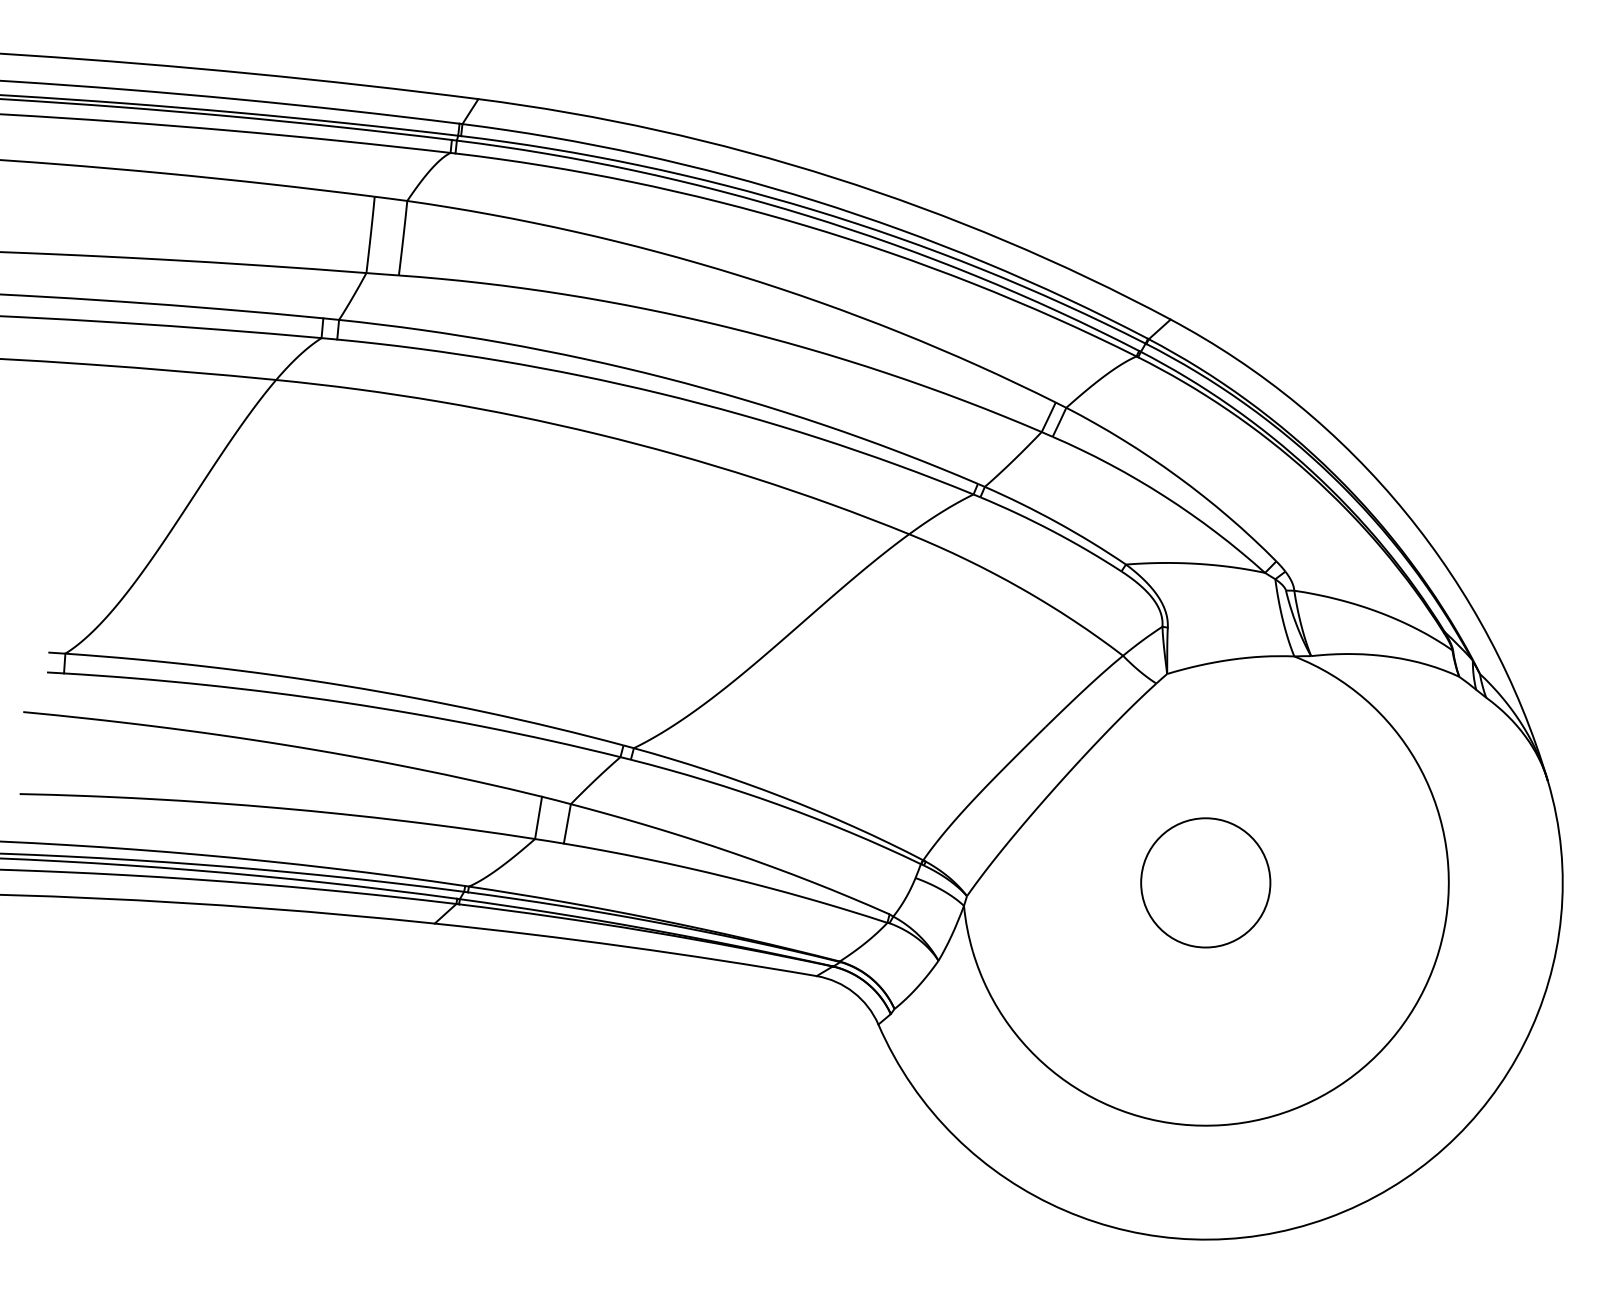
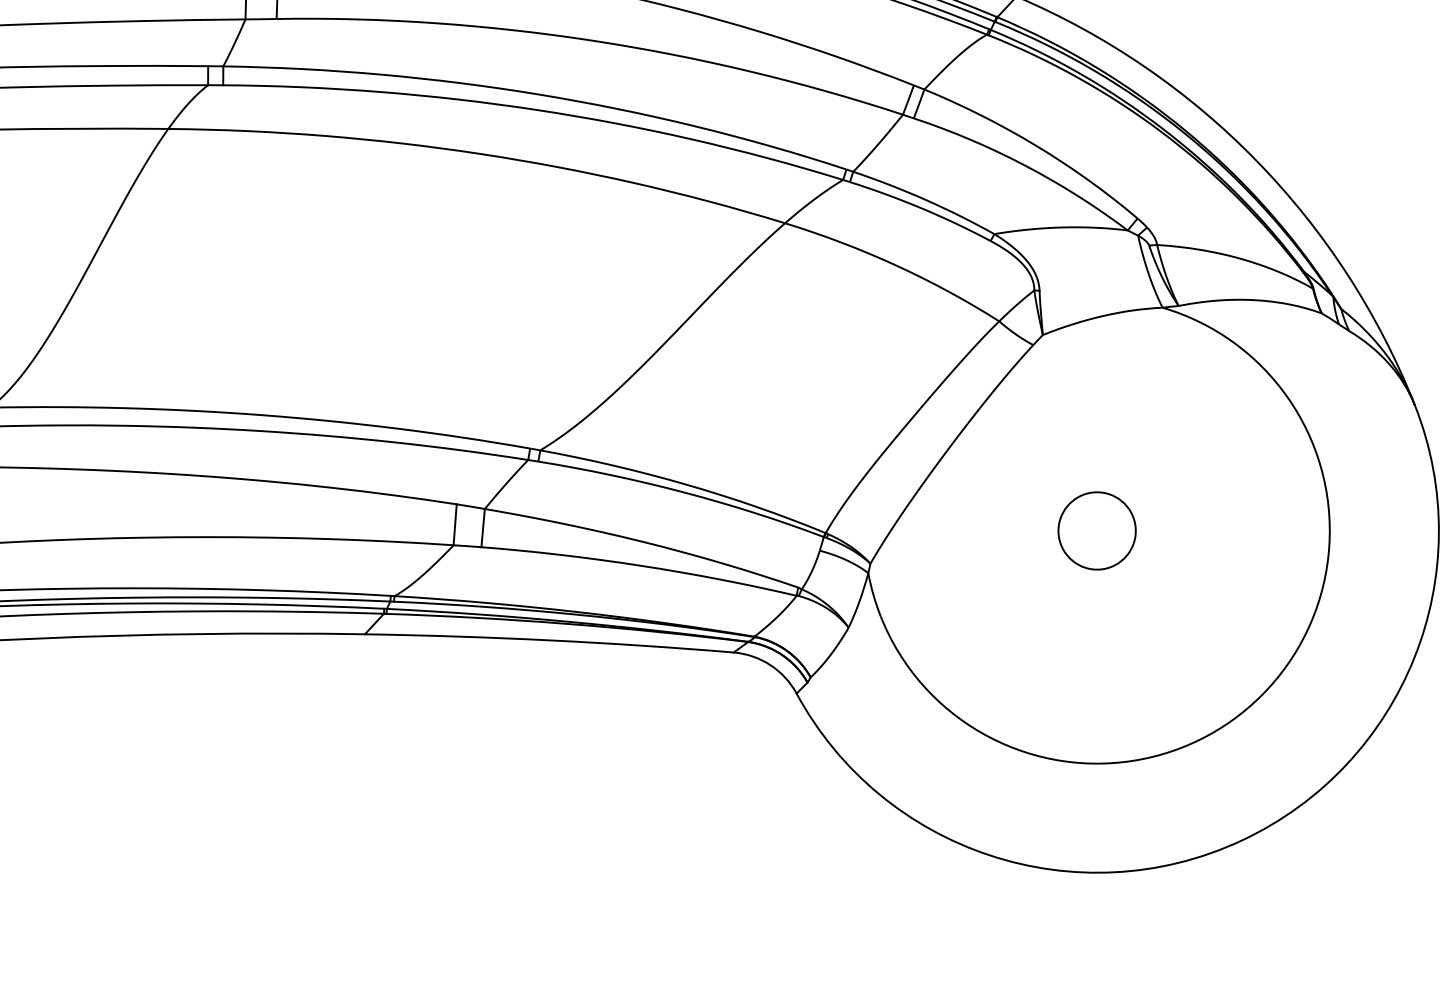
circle: (1205, 882) -> (1096, 530), size x0.62

